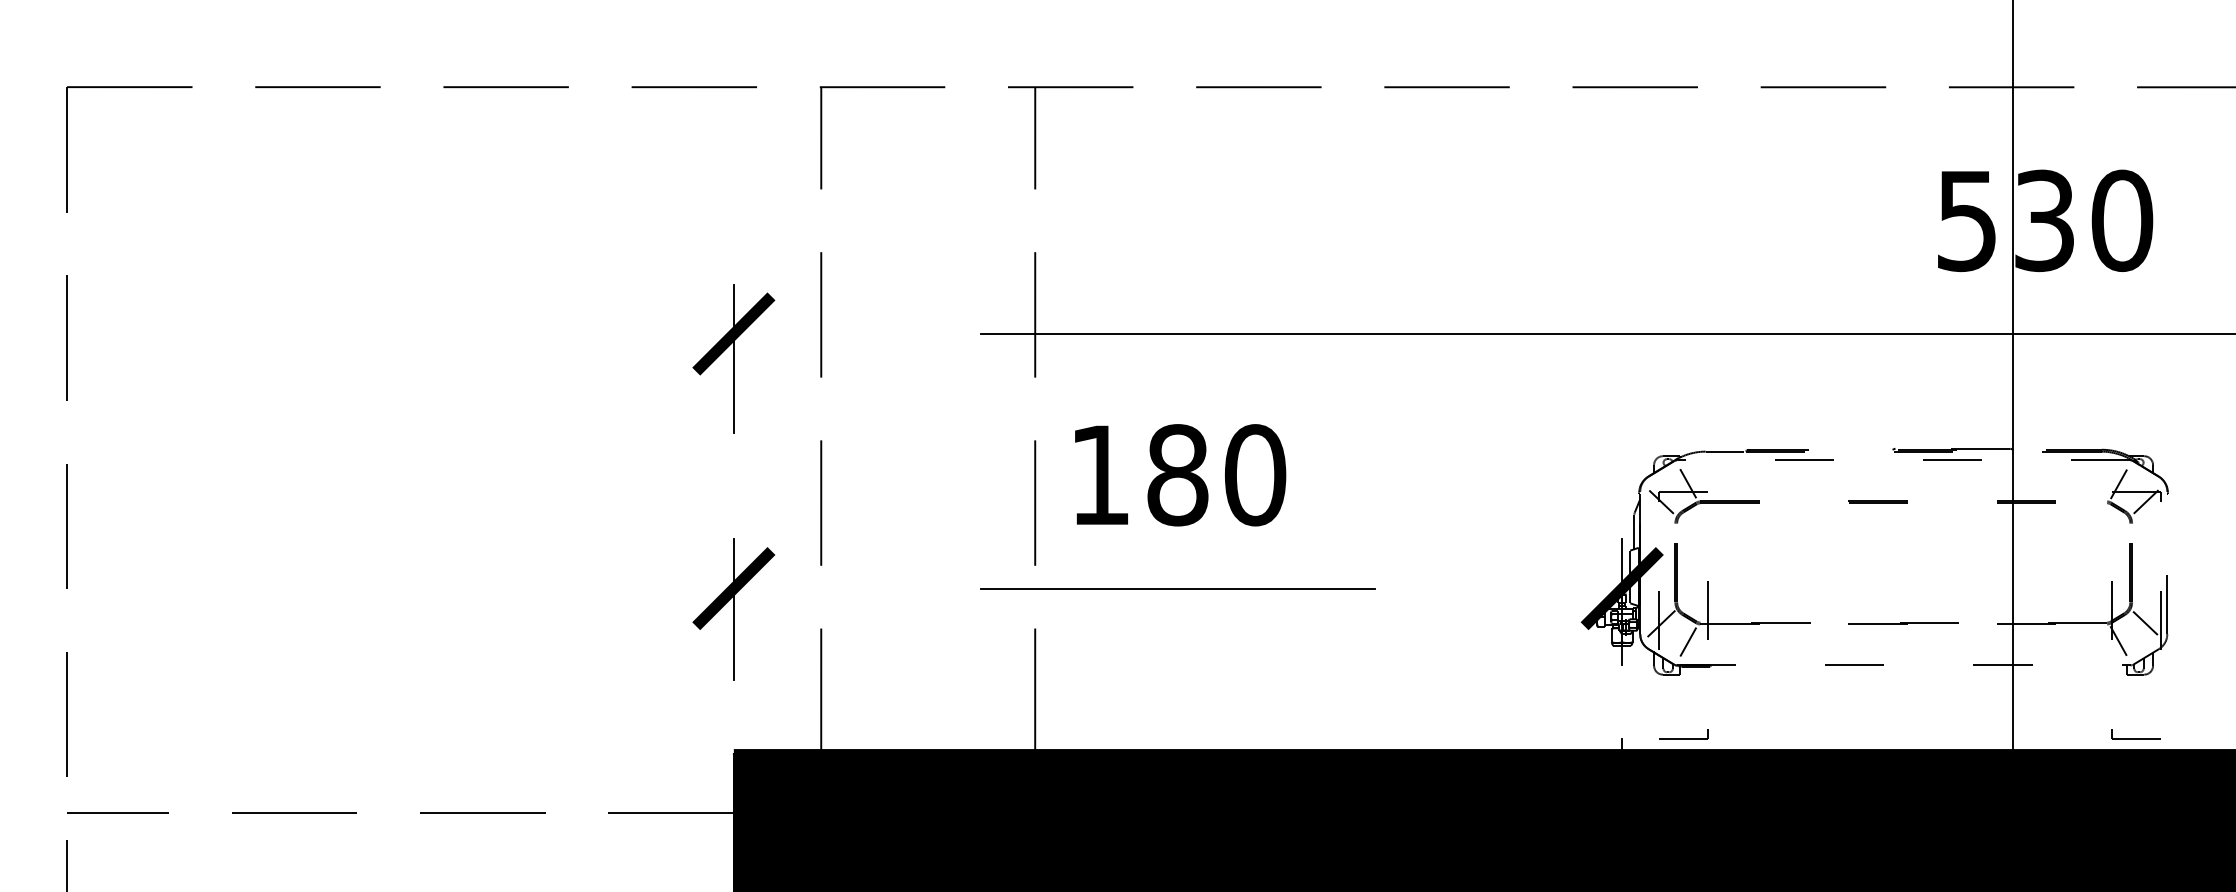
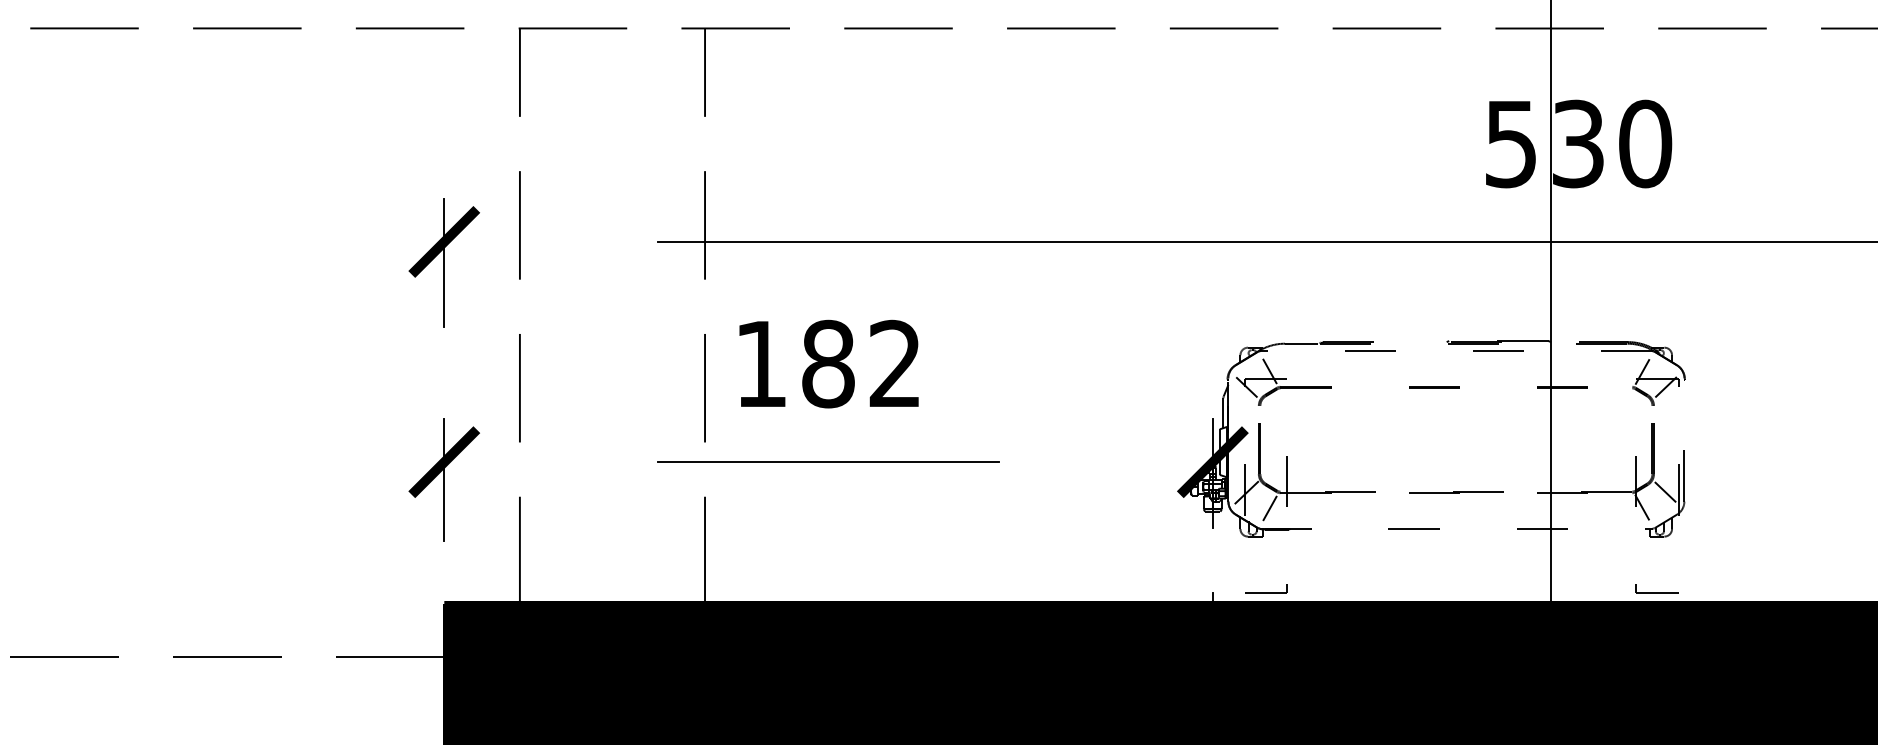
text: (1255, 475) -> (895, 364), 180 -> 182

